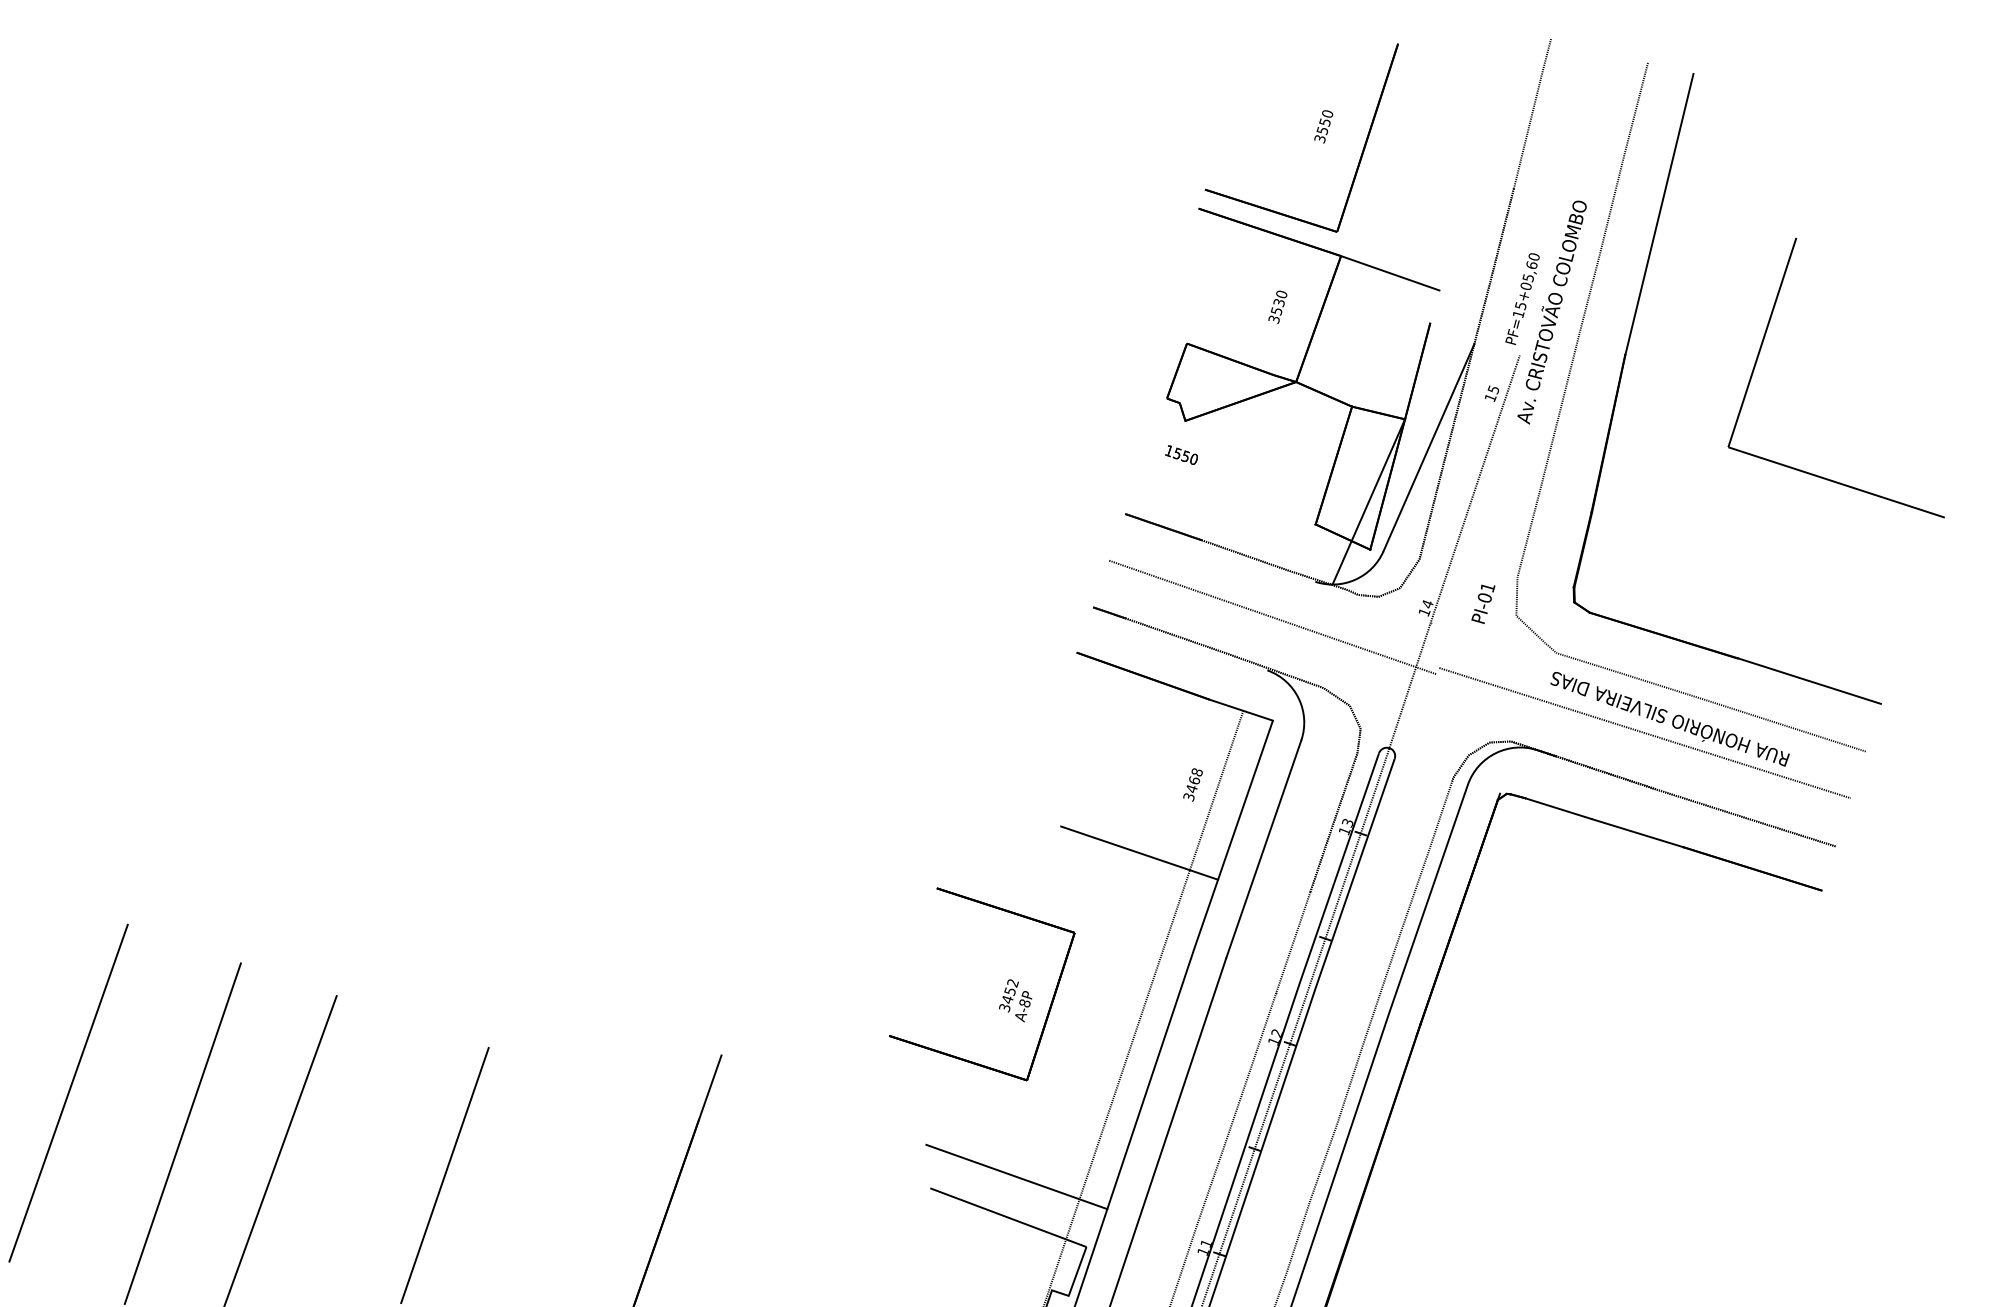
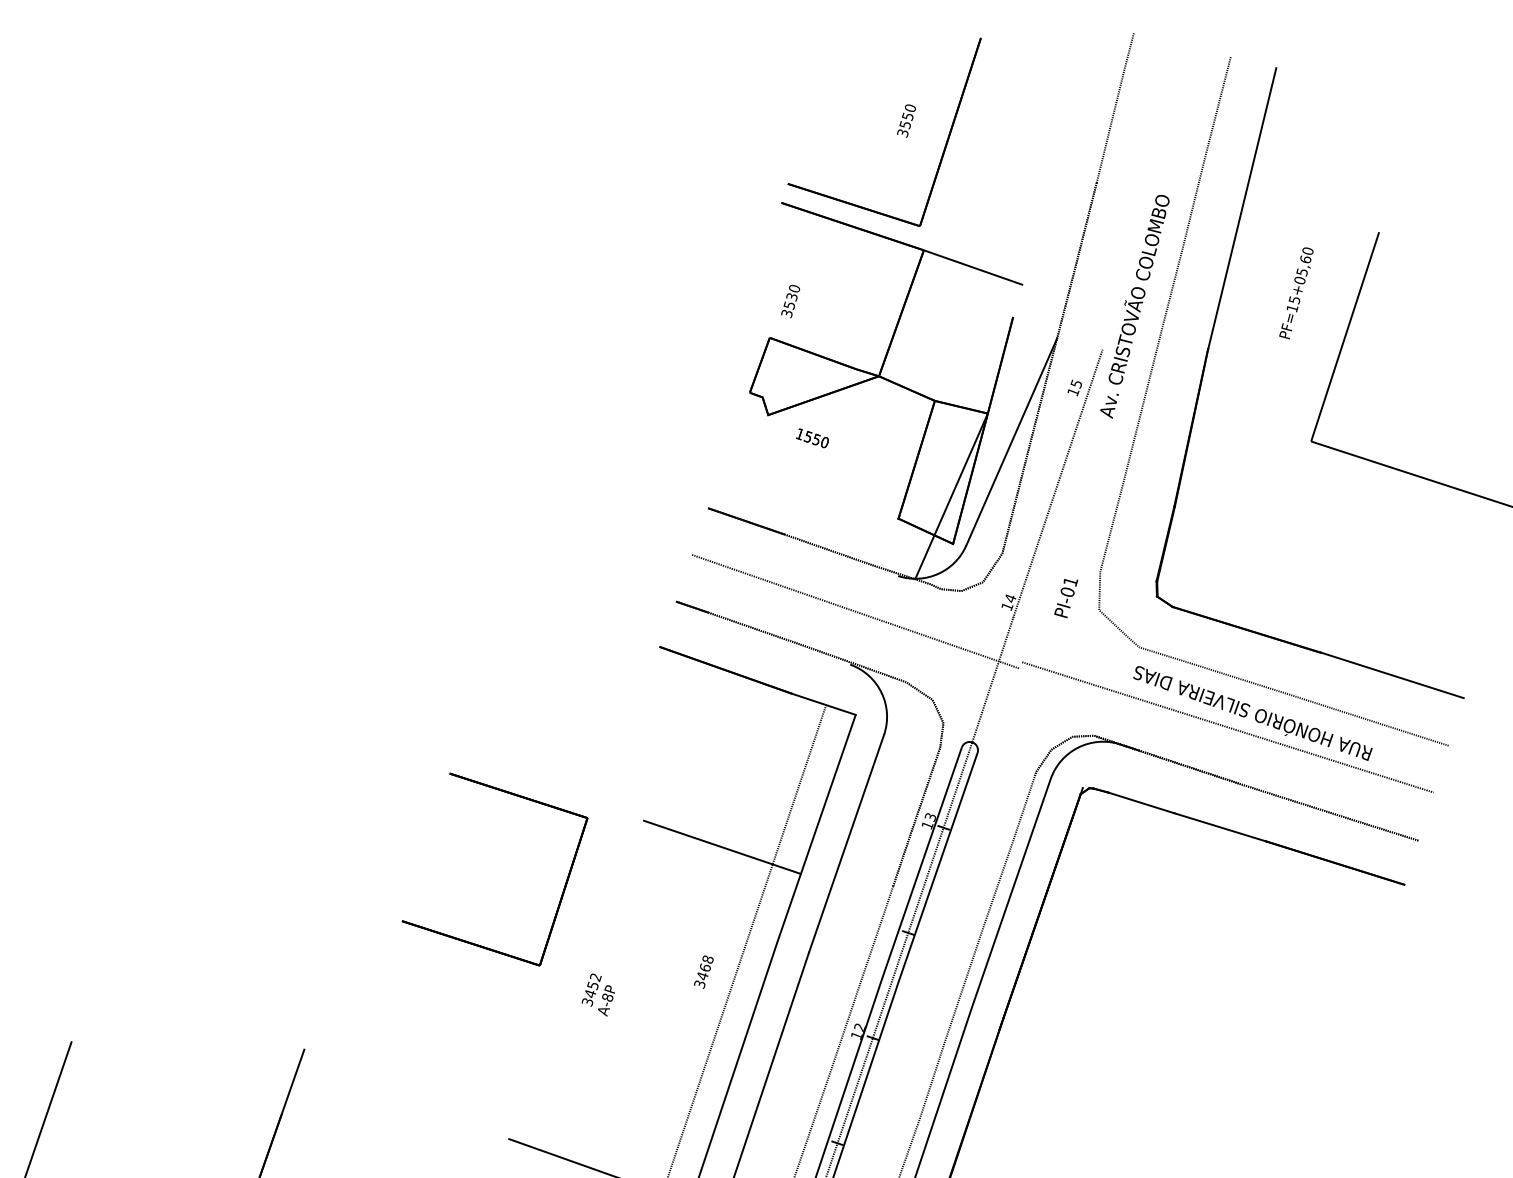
text: (1522, 298) -> (1296, 292), moved
text: (1277, 306) -> (790, 300), moved
text: (1181, 454) -> (812, 437), moved
text: (1192, 784) -> (703, 971), moved
part: (1049, 1006) -> (562, 891), moved

